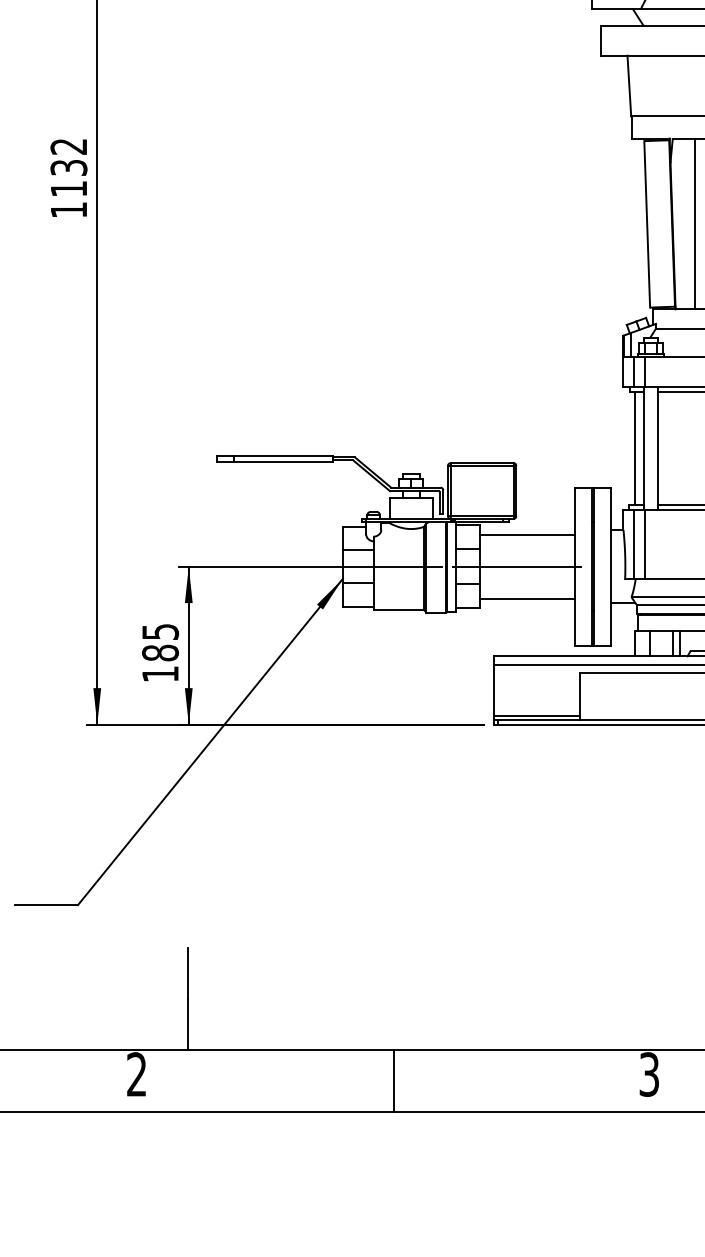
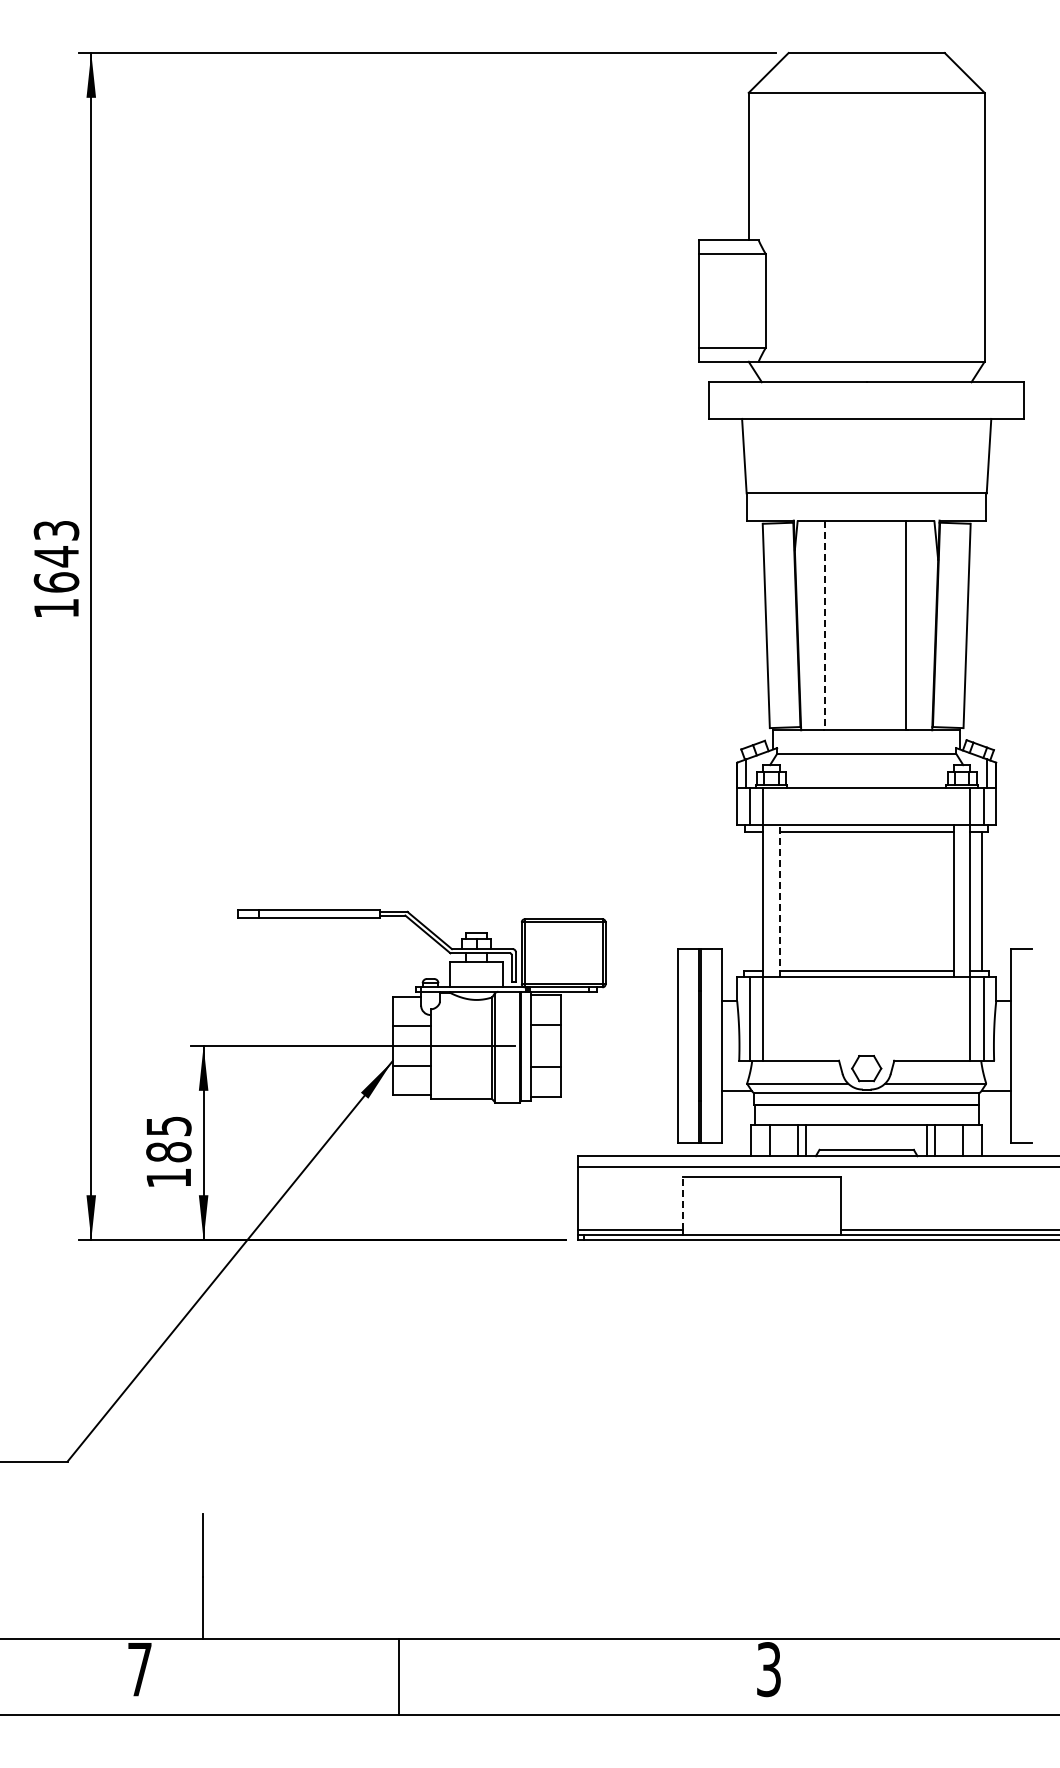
text: (68, 167) -> (56, 556), 1132 -> 1643
line: (695, 223) -> (825, 625), solid -> dashed
line: (635, 448) -> (751, 901), removed
line: (657, 448) -> (779, 901), solid -> dashed
line: (526, 534) -> (618, 1006), removed
line: (524, 566) -> (615, 1046), removed
line: (526, 598) -> (618, 1085), removed
line: (579, 694) -> (683, 1202), solid -> dashed
text: (136, 1074) -> (139, 1669), 2 -> 7
line: (394, 1080) -> (399, 1676), moved

